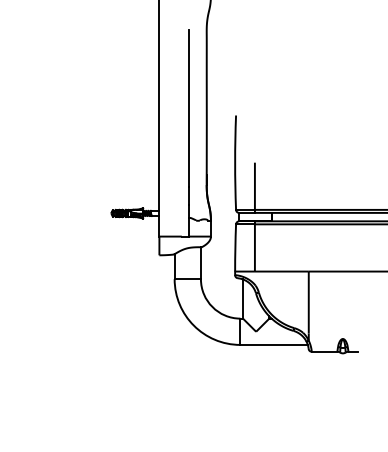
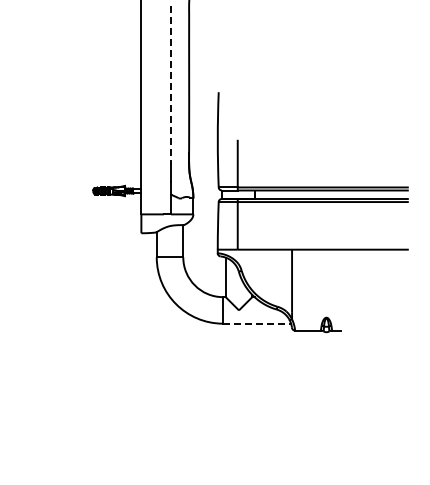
line: (189, 108) -> (171, 85), solid -> dashed
line: (274, 344) -> (257, 323), solid -> dashed

